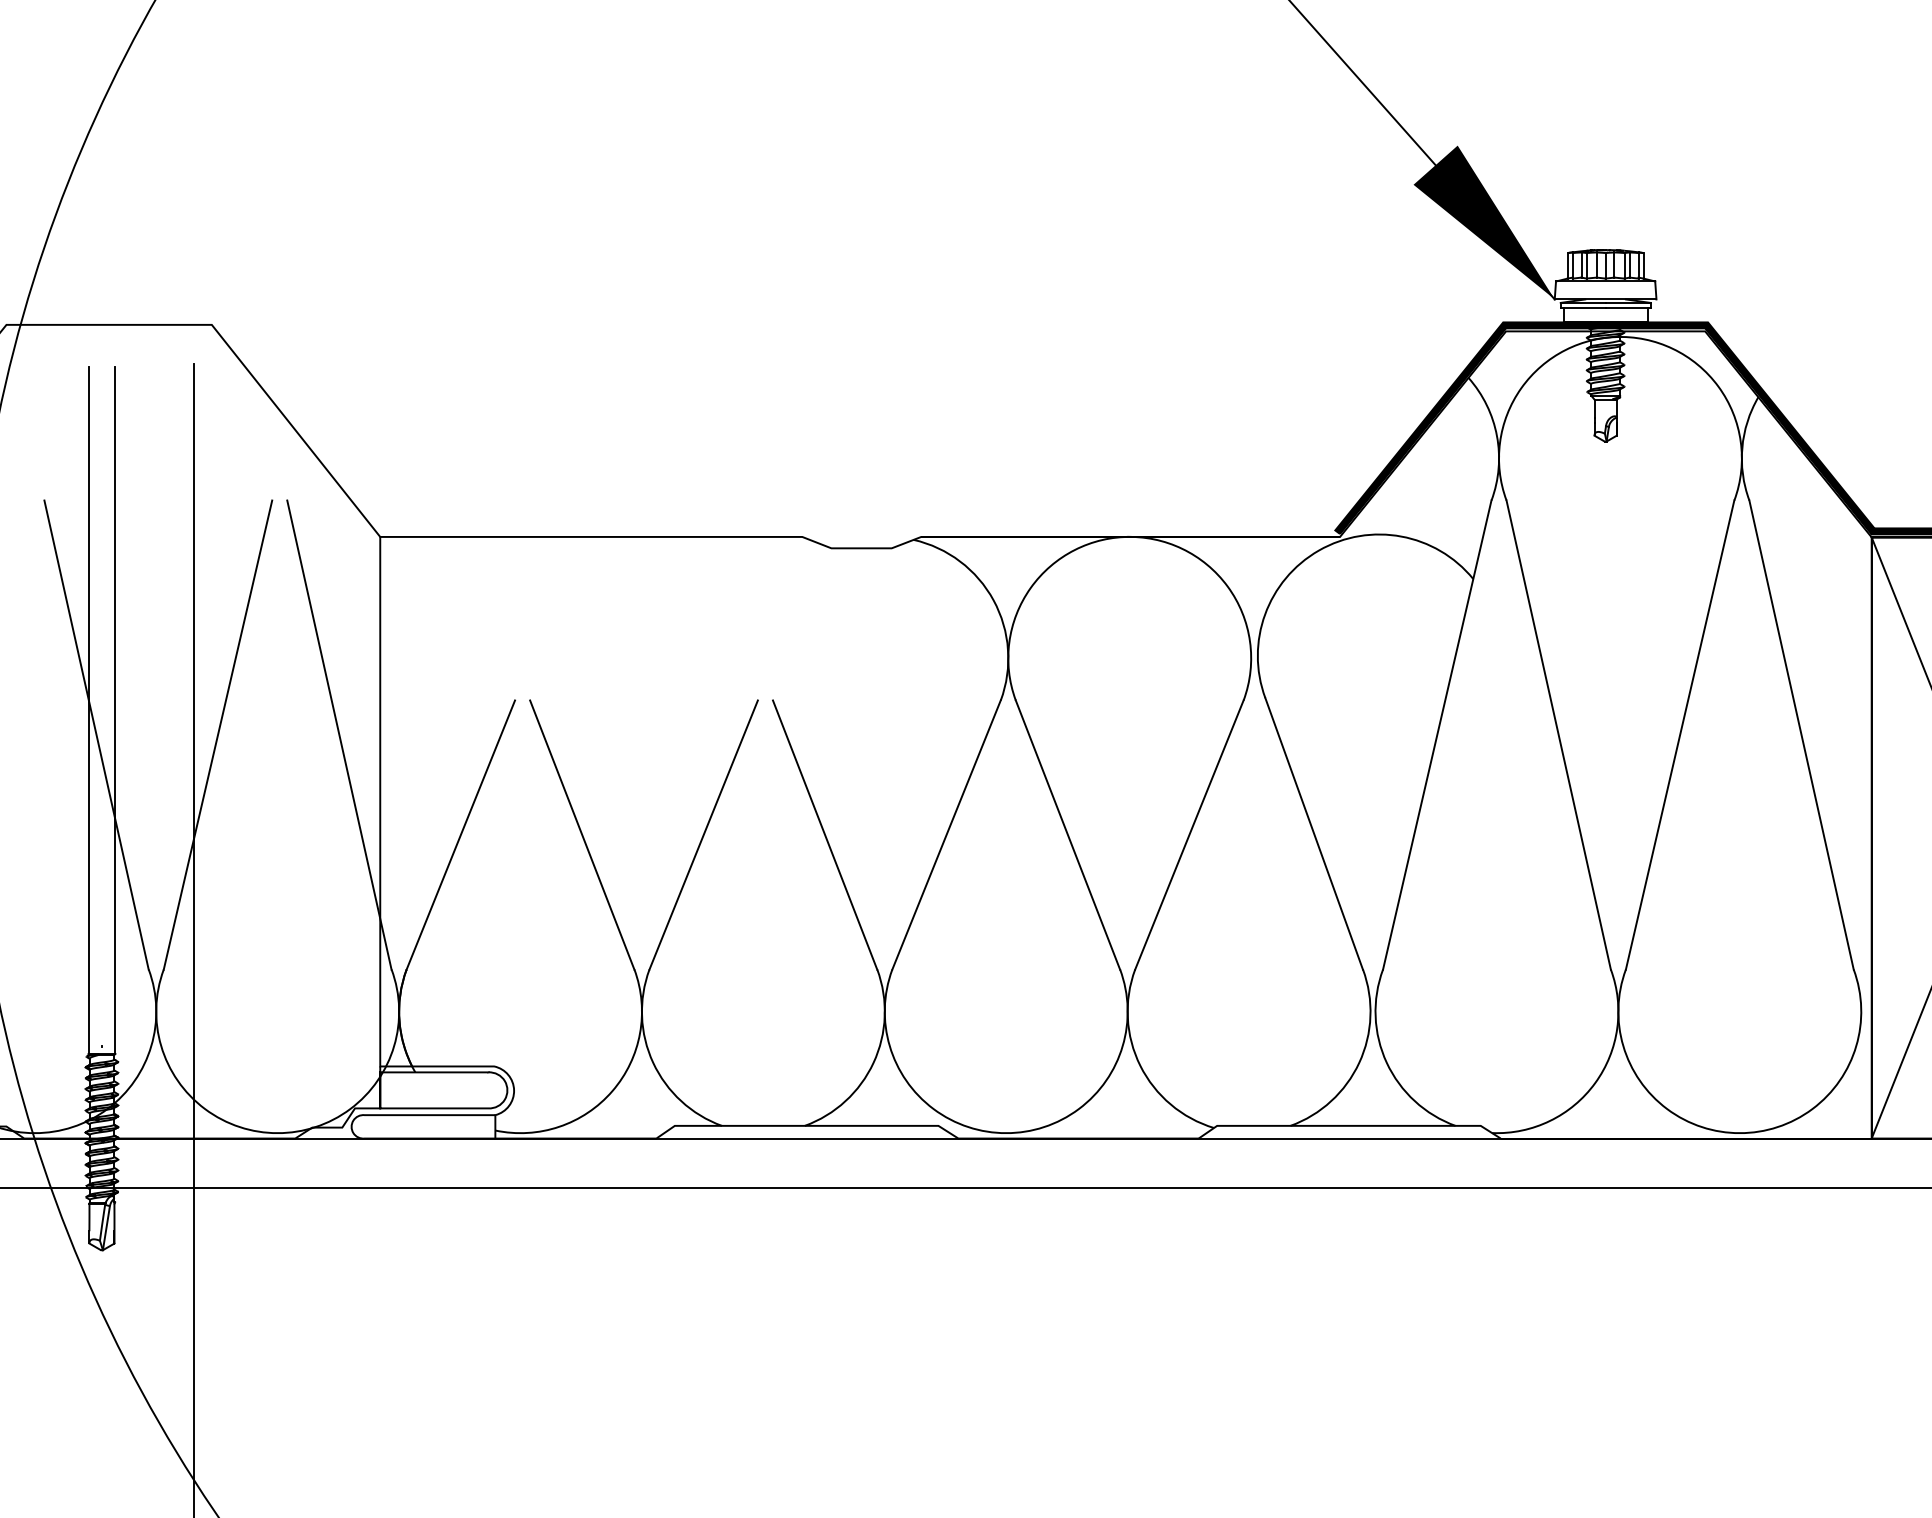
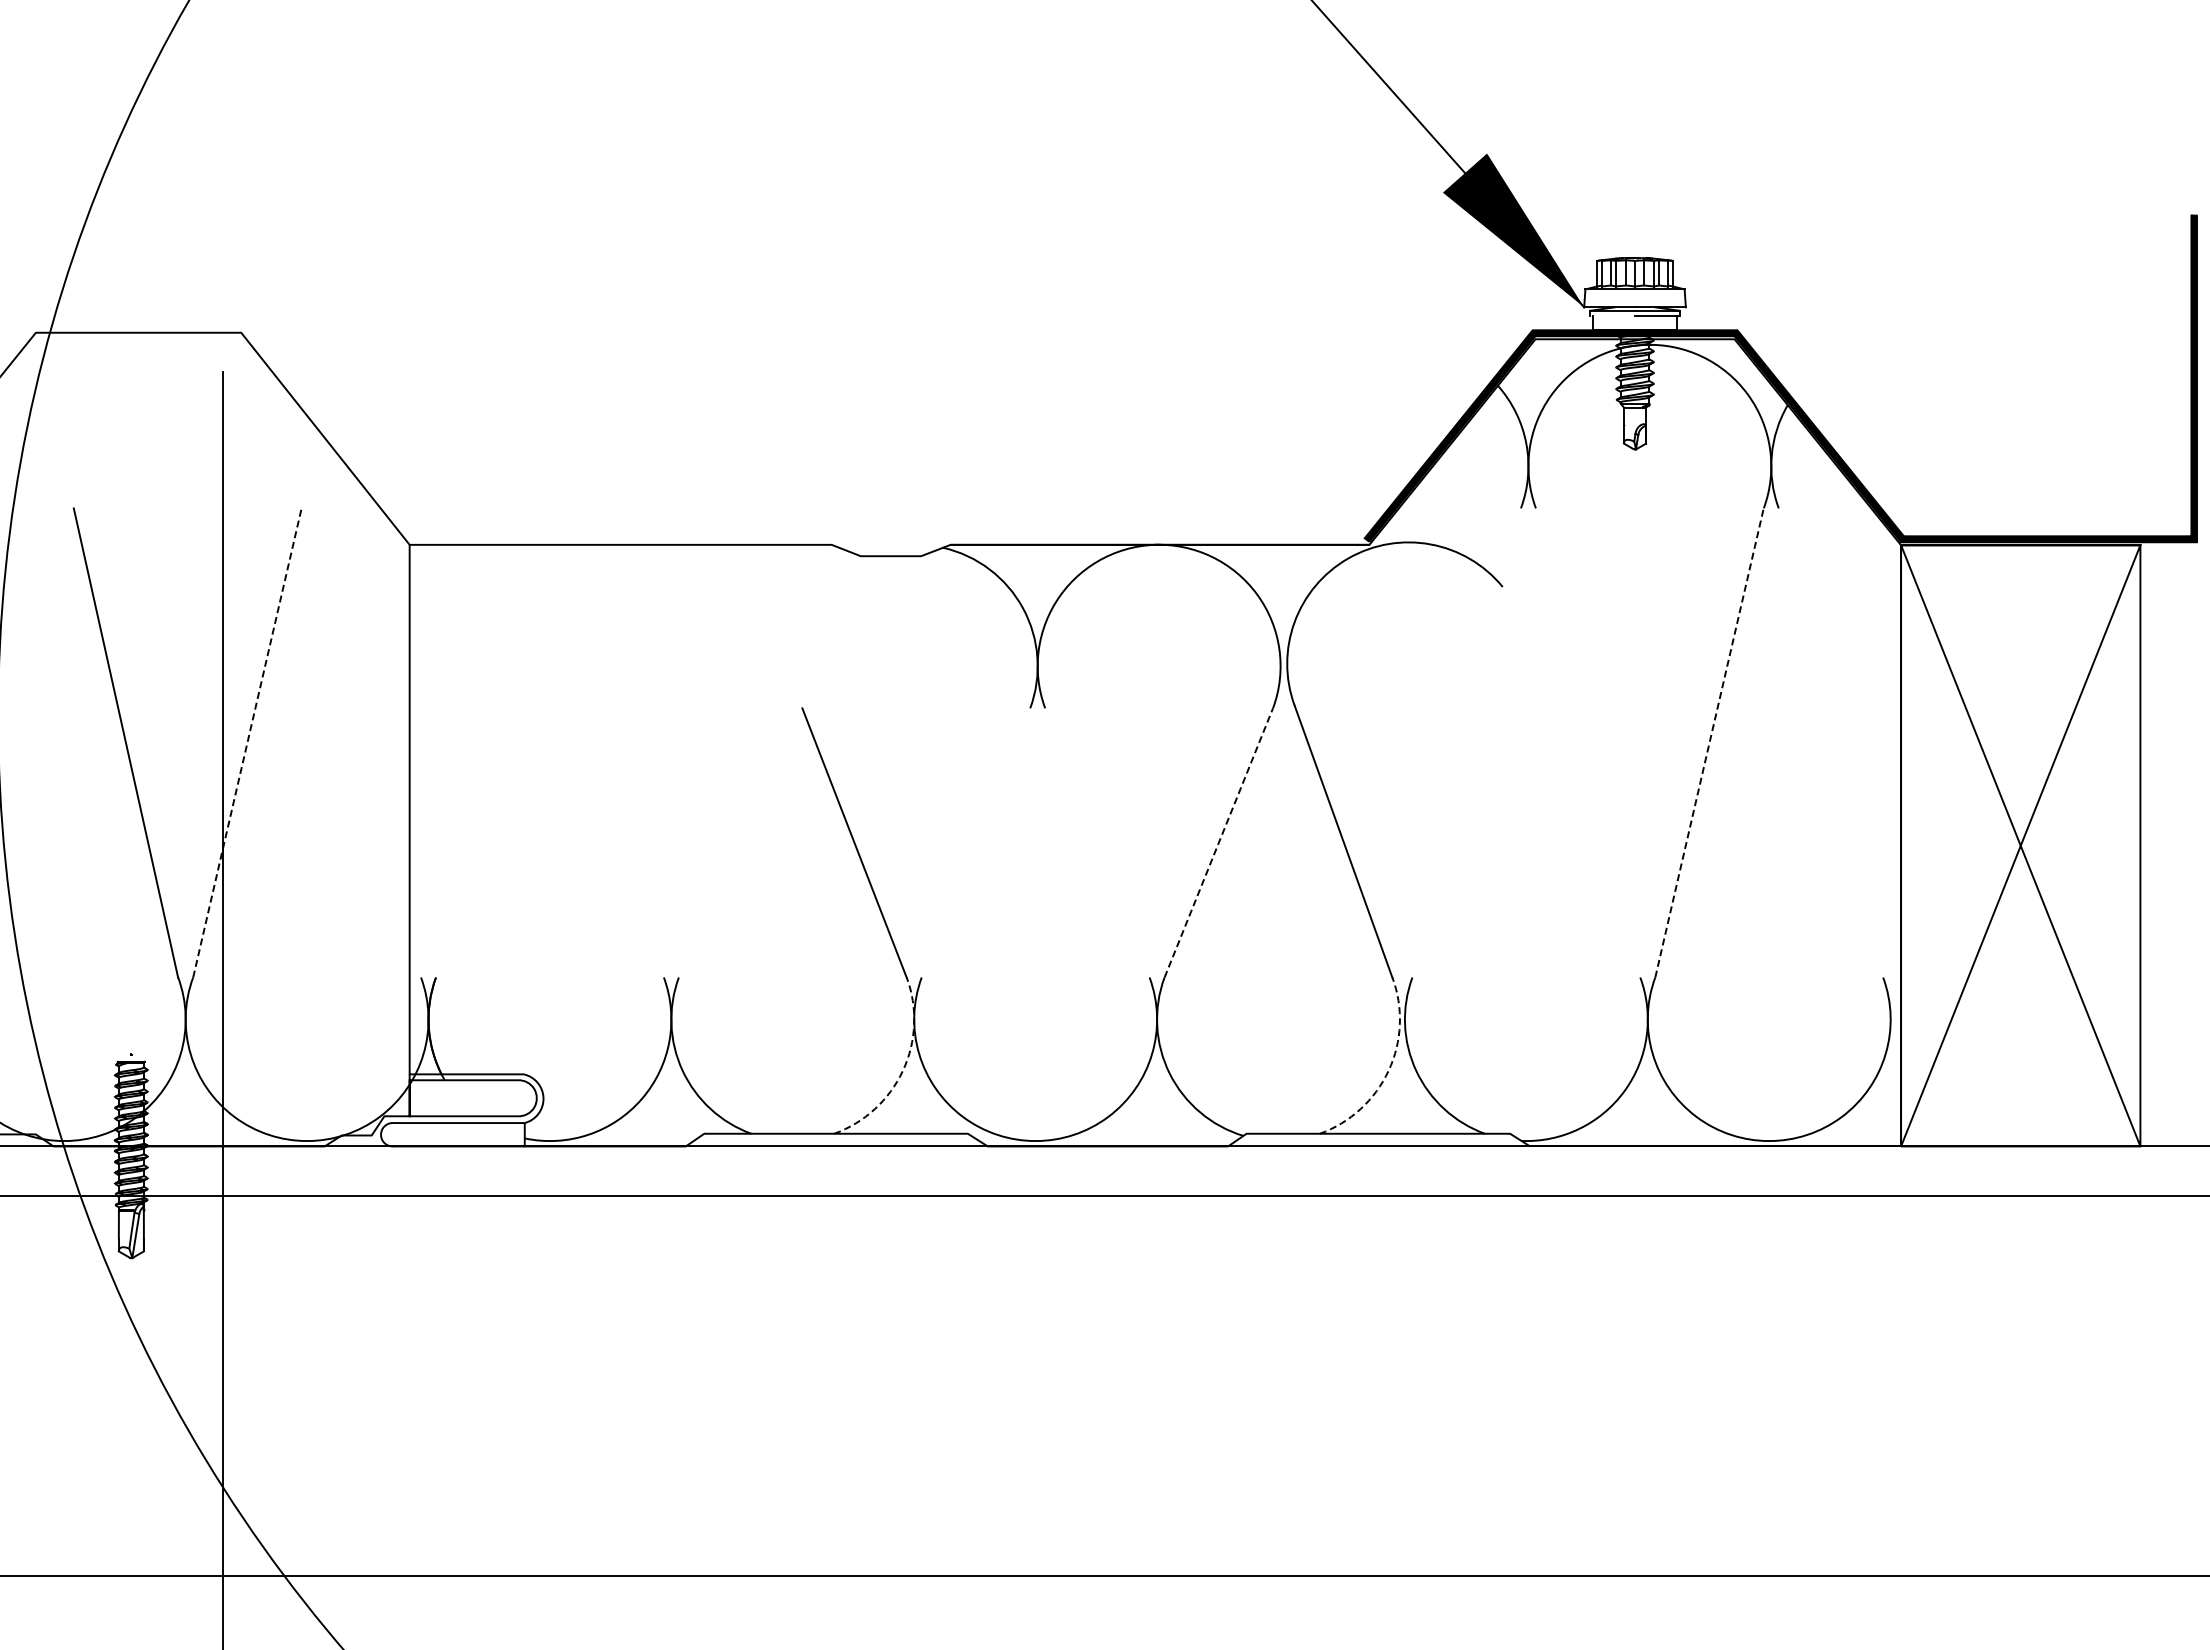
line: (1583, 307) -> (1612, 315), removed
line: (88, 710) -> (117, 718), removed
line: (115, 710) -> (144, 718), removed
line: (218, 734) -> (247, 742), solid -> dashed
line: (339, 734) -> (368, 742), removed
line: (1437, 734) -> (1466, 742), removed
line: (1558, 734) -> (1587, 742), removed
line: (1680, 734) -> (1709, 742), solid -> dashed
line: (1801, 734) -> (1830, 742), removed
line: (461, 834) -> (490, 842), removed
line: (582, 834) -> (611, 842), removed
line: (703, 834) -> (732, 842), removed
line: (946, 834) -> (975, 842), removed
line: (1068, 834) -> (1097, 842), removed
line: (1189, 834) -> (1218, 842), solid -> dashed
arc: (873, 1062) -> (902, 1070), solid -> dashed
arc: (1359, 1062) -> (1388, 1070), solid -> dashed

